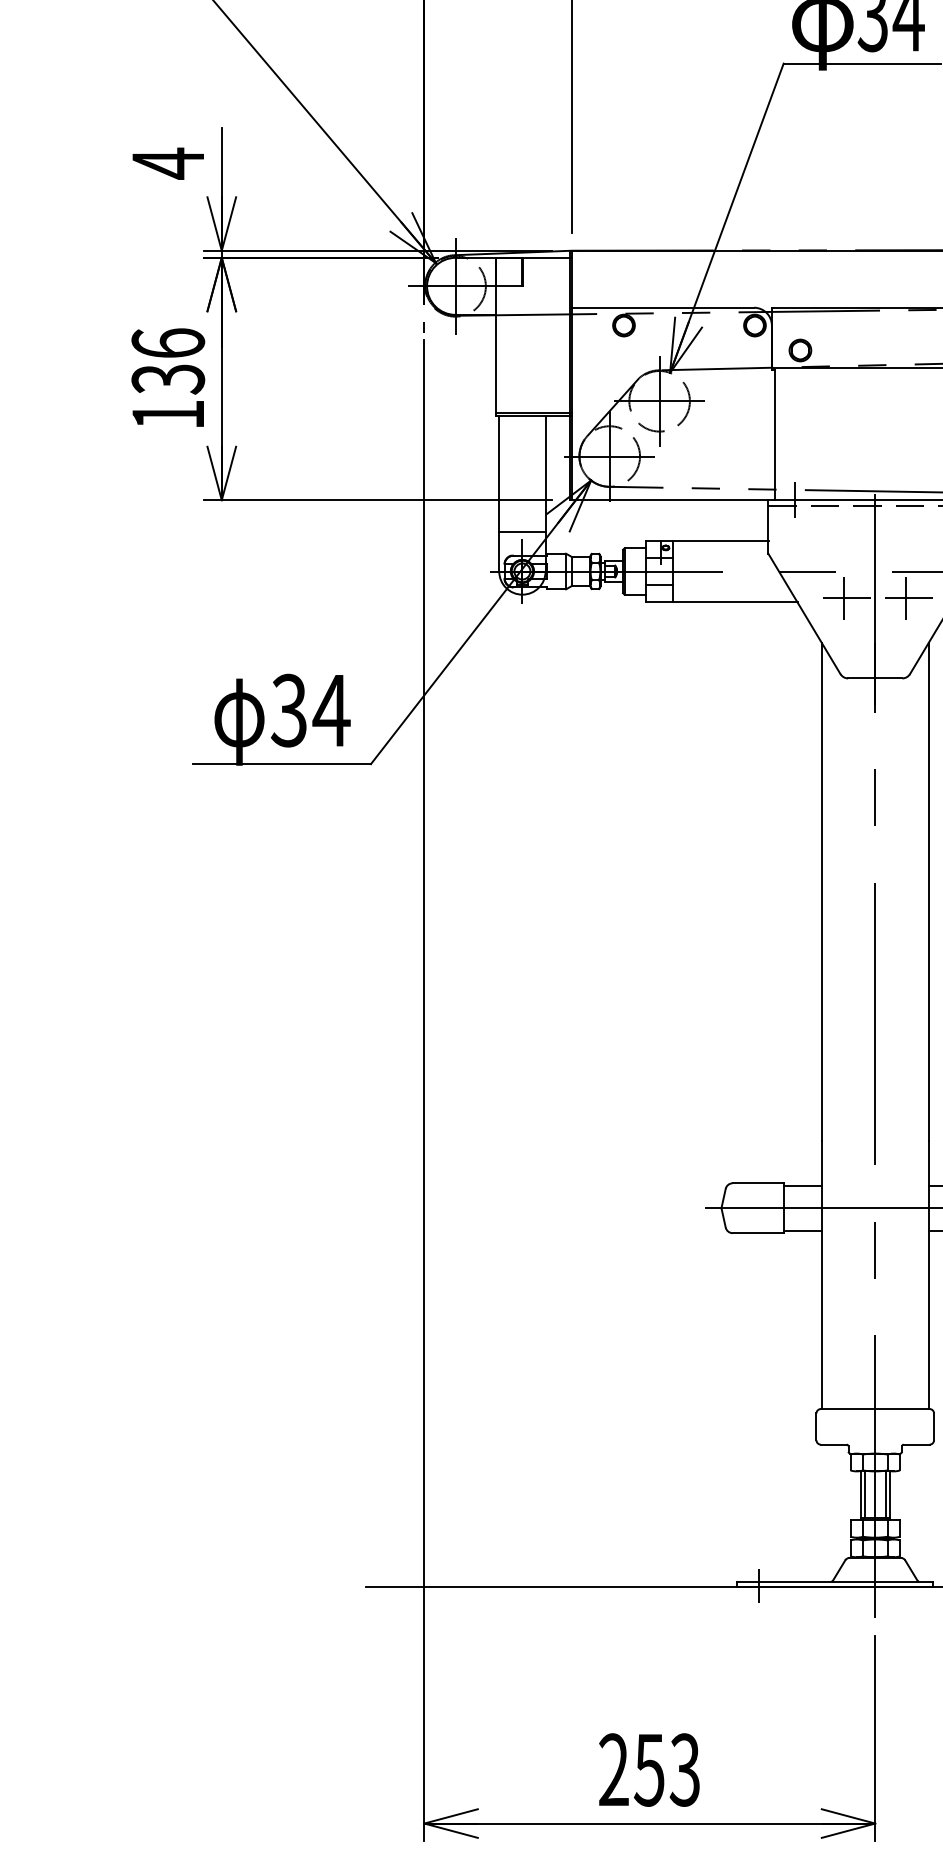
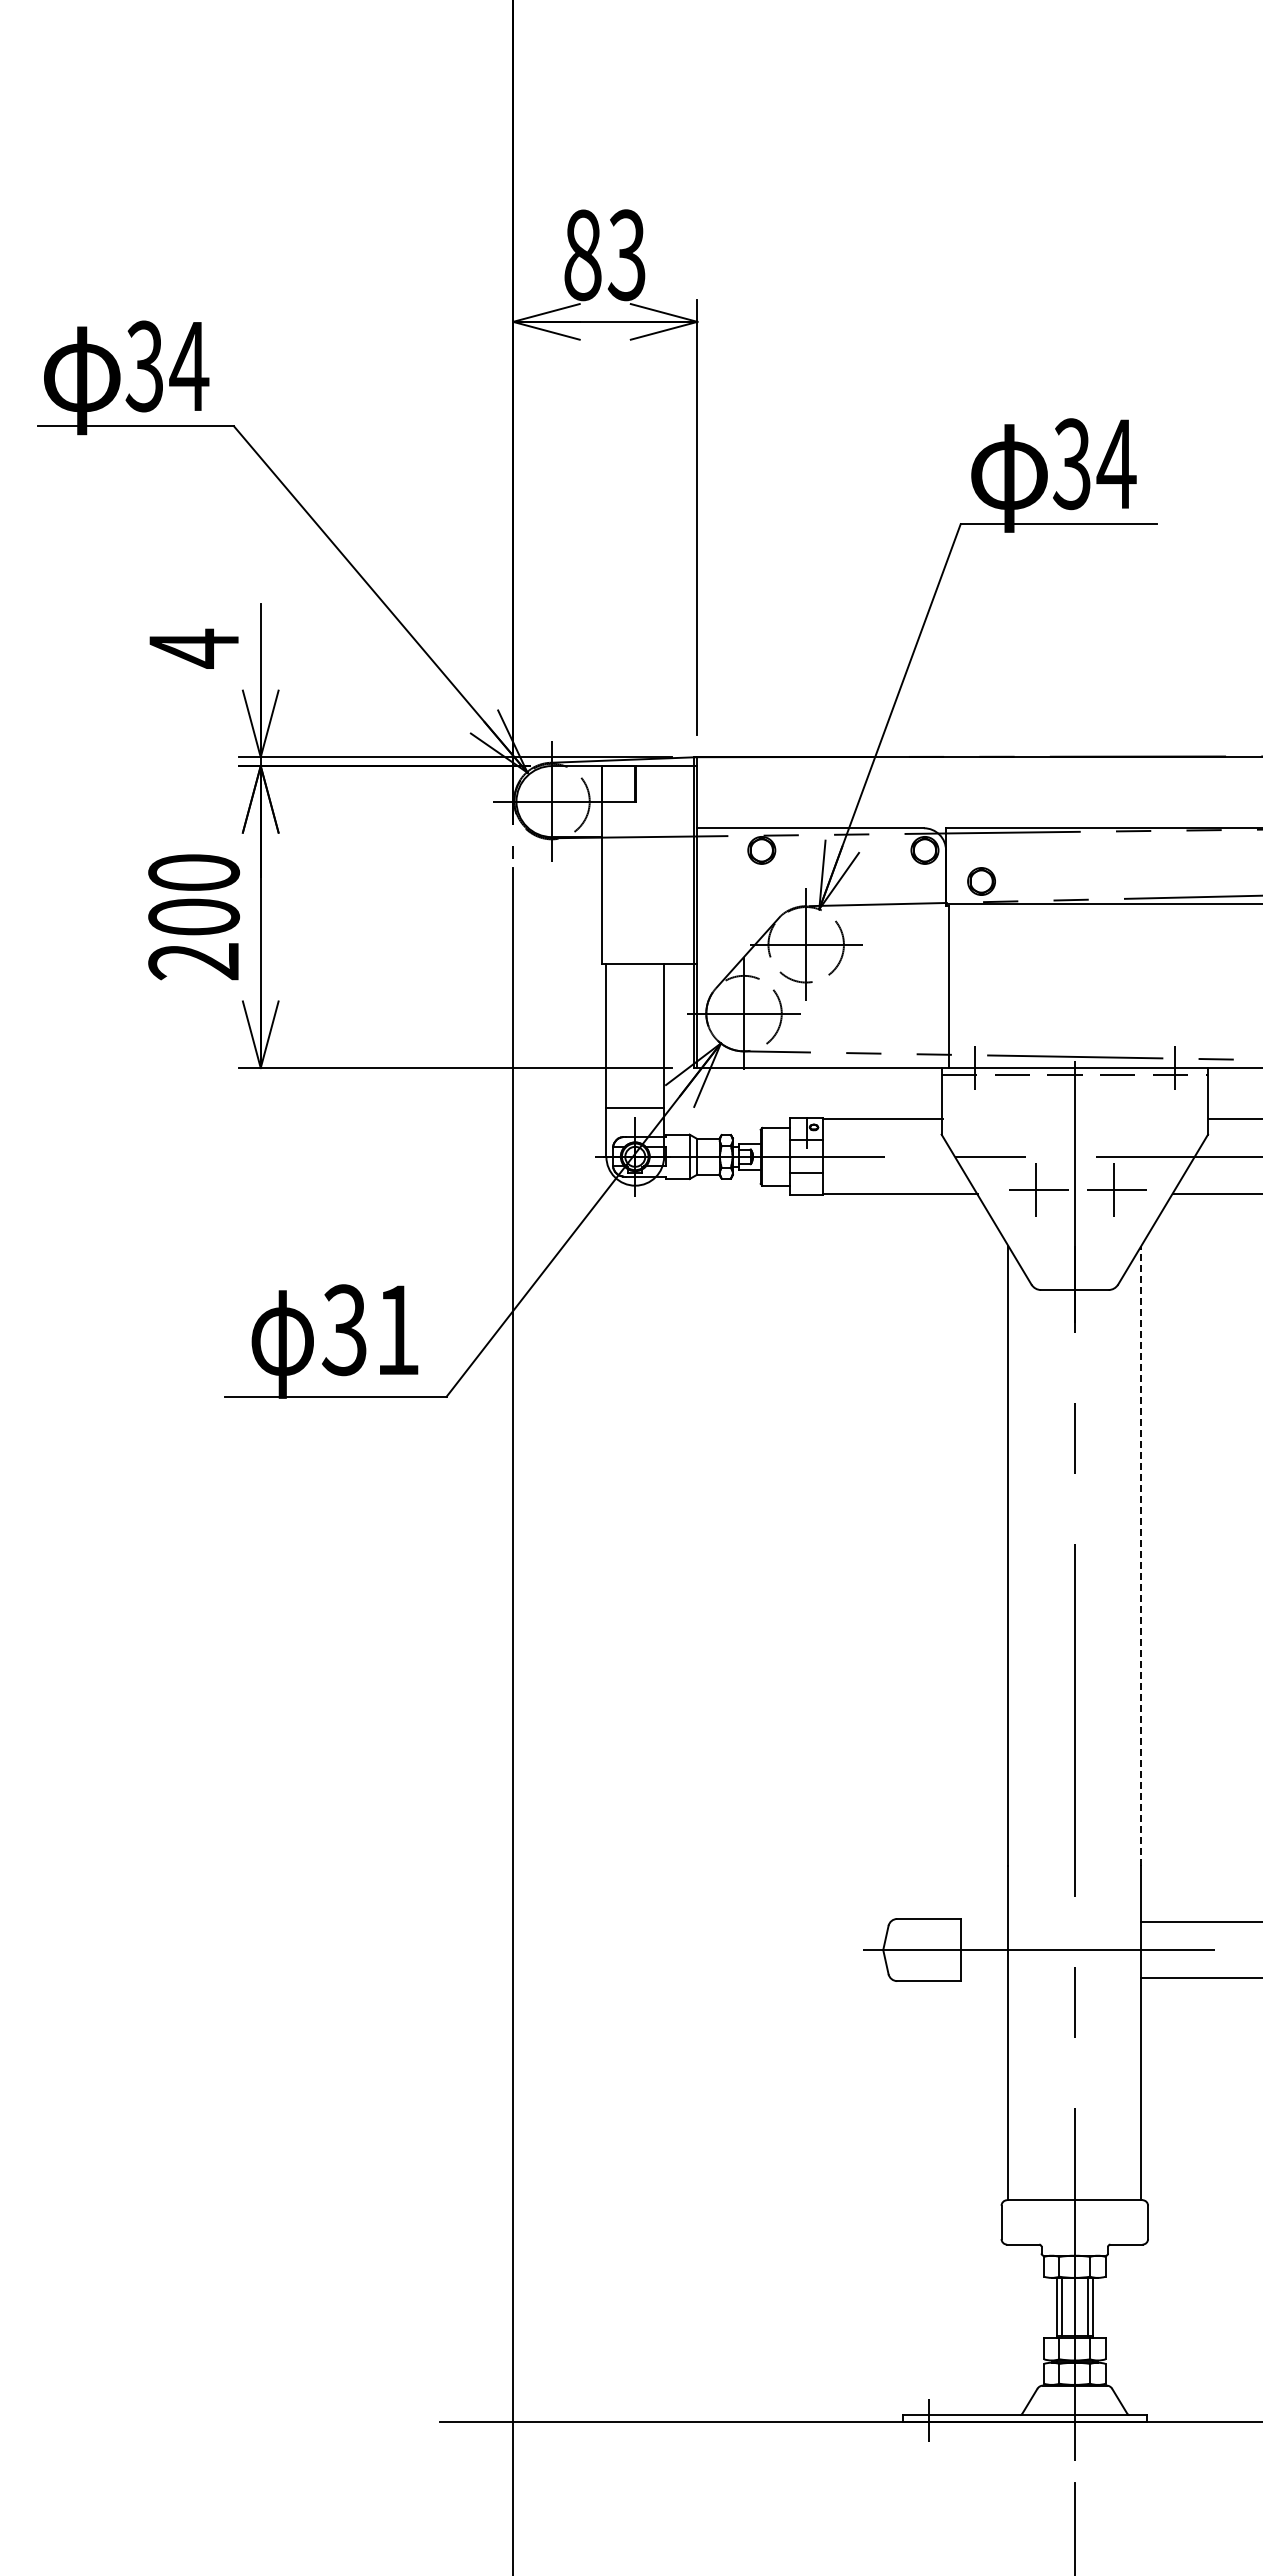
text: (168, 379) -> (194, 917), 136 -> 200
line: (533, 413) -> (649, 959), removed
text: (331, 710) -> (397, 1329), 34 -> 31
line: (928, 891) -> (1141, 1555), solid -> dashed
line: (802, 1185) -> (984, 1921), removed
line: (802, 1231) -> (984, 1978), removed

